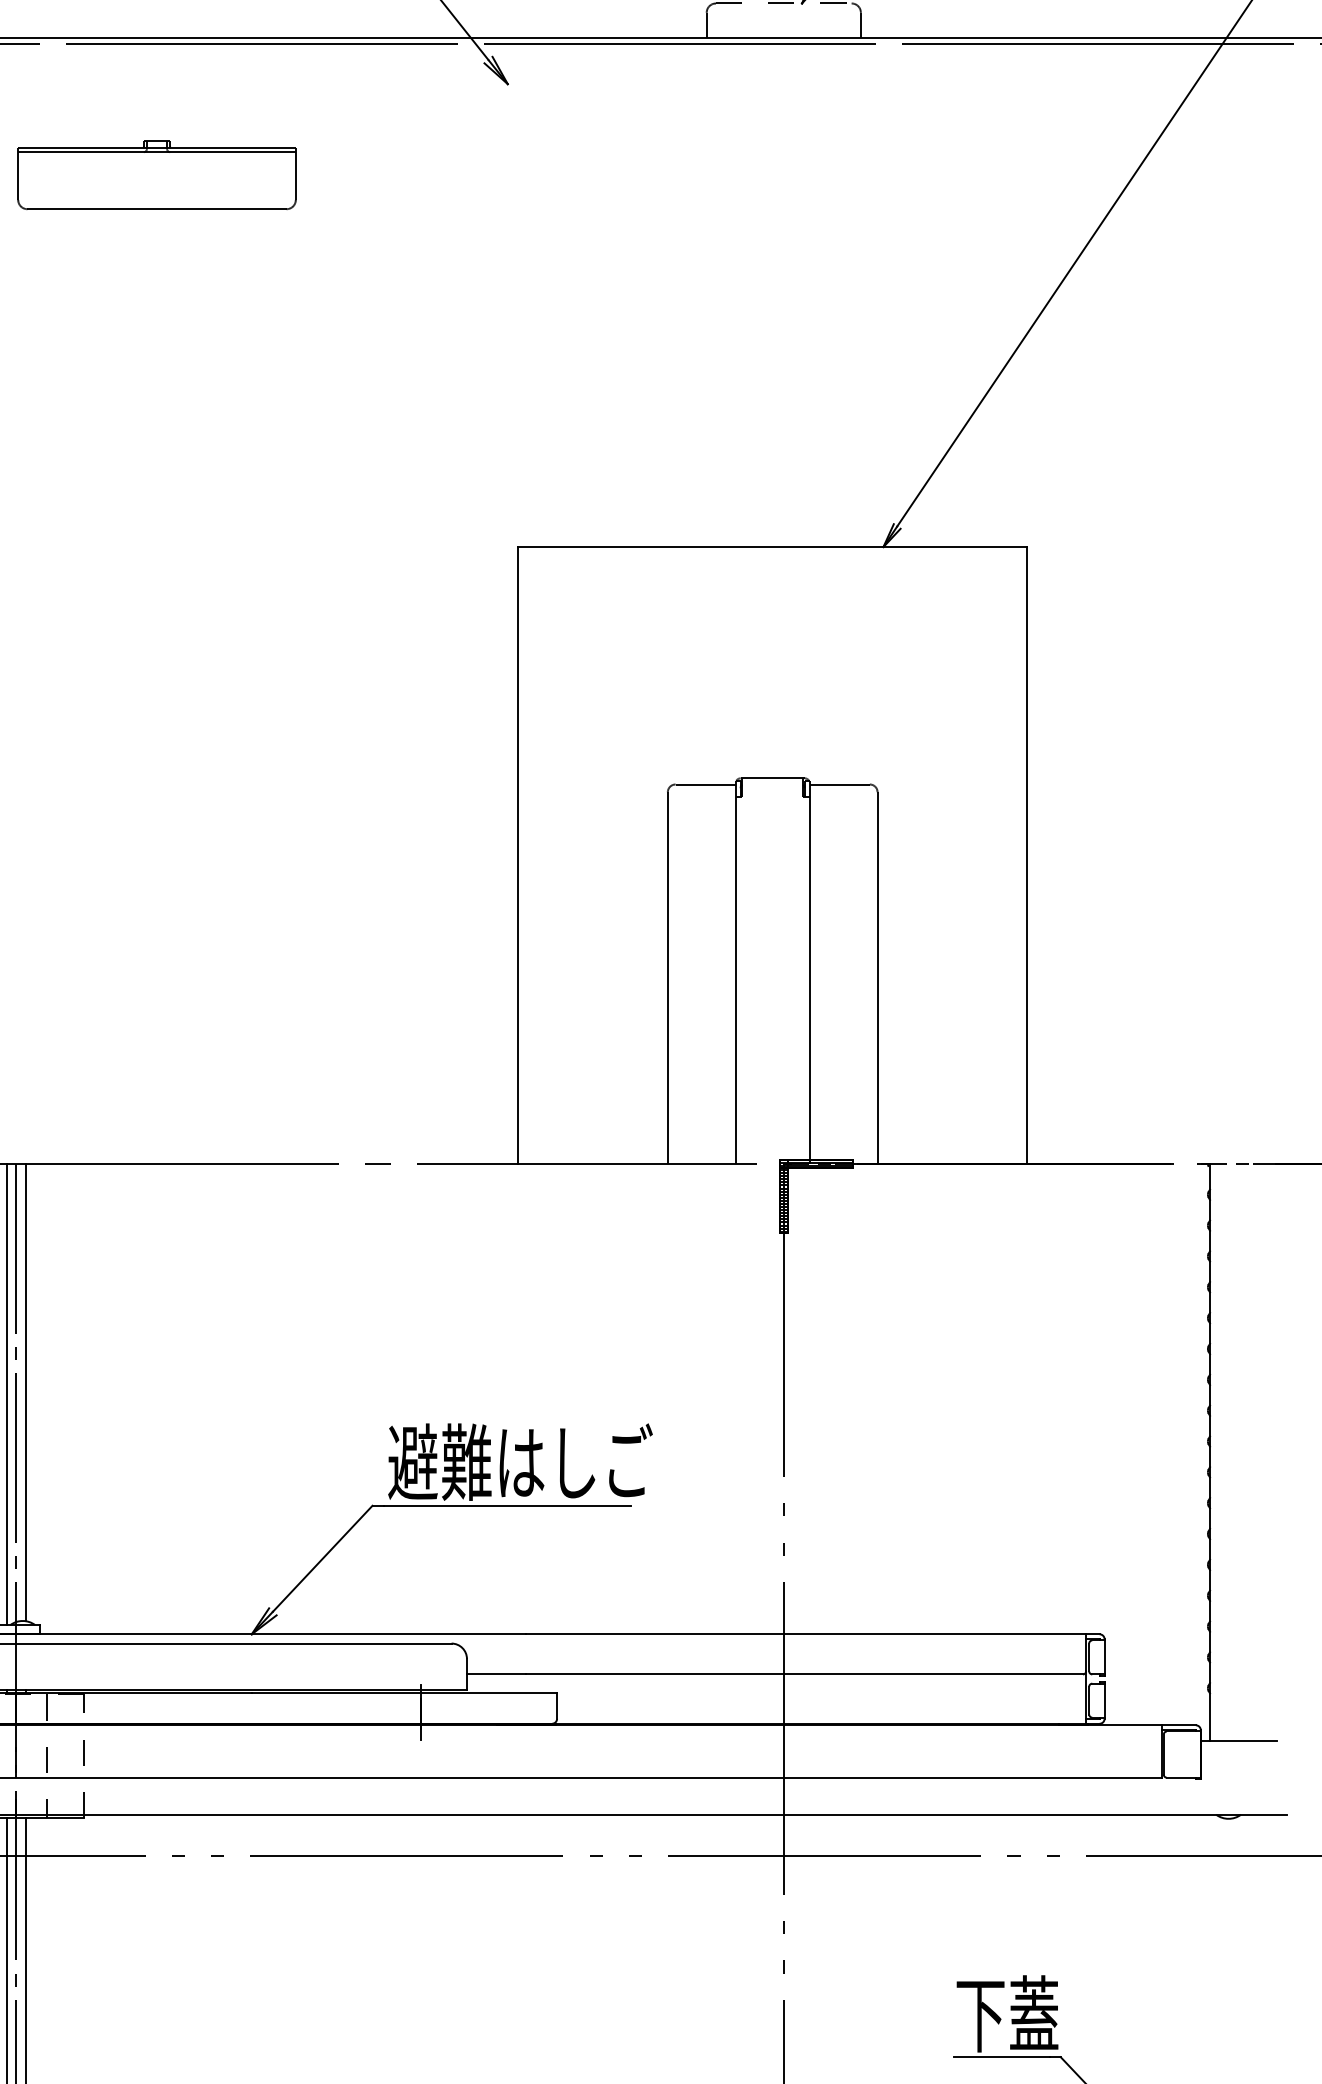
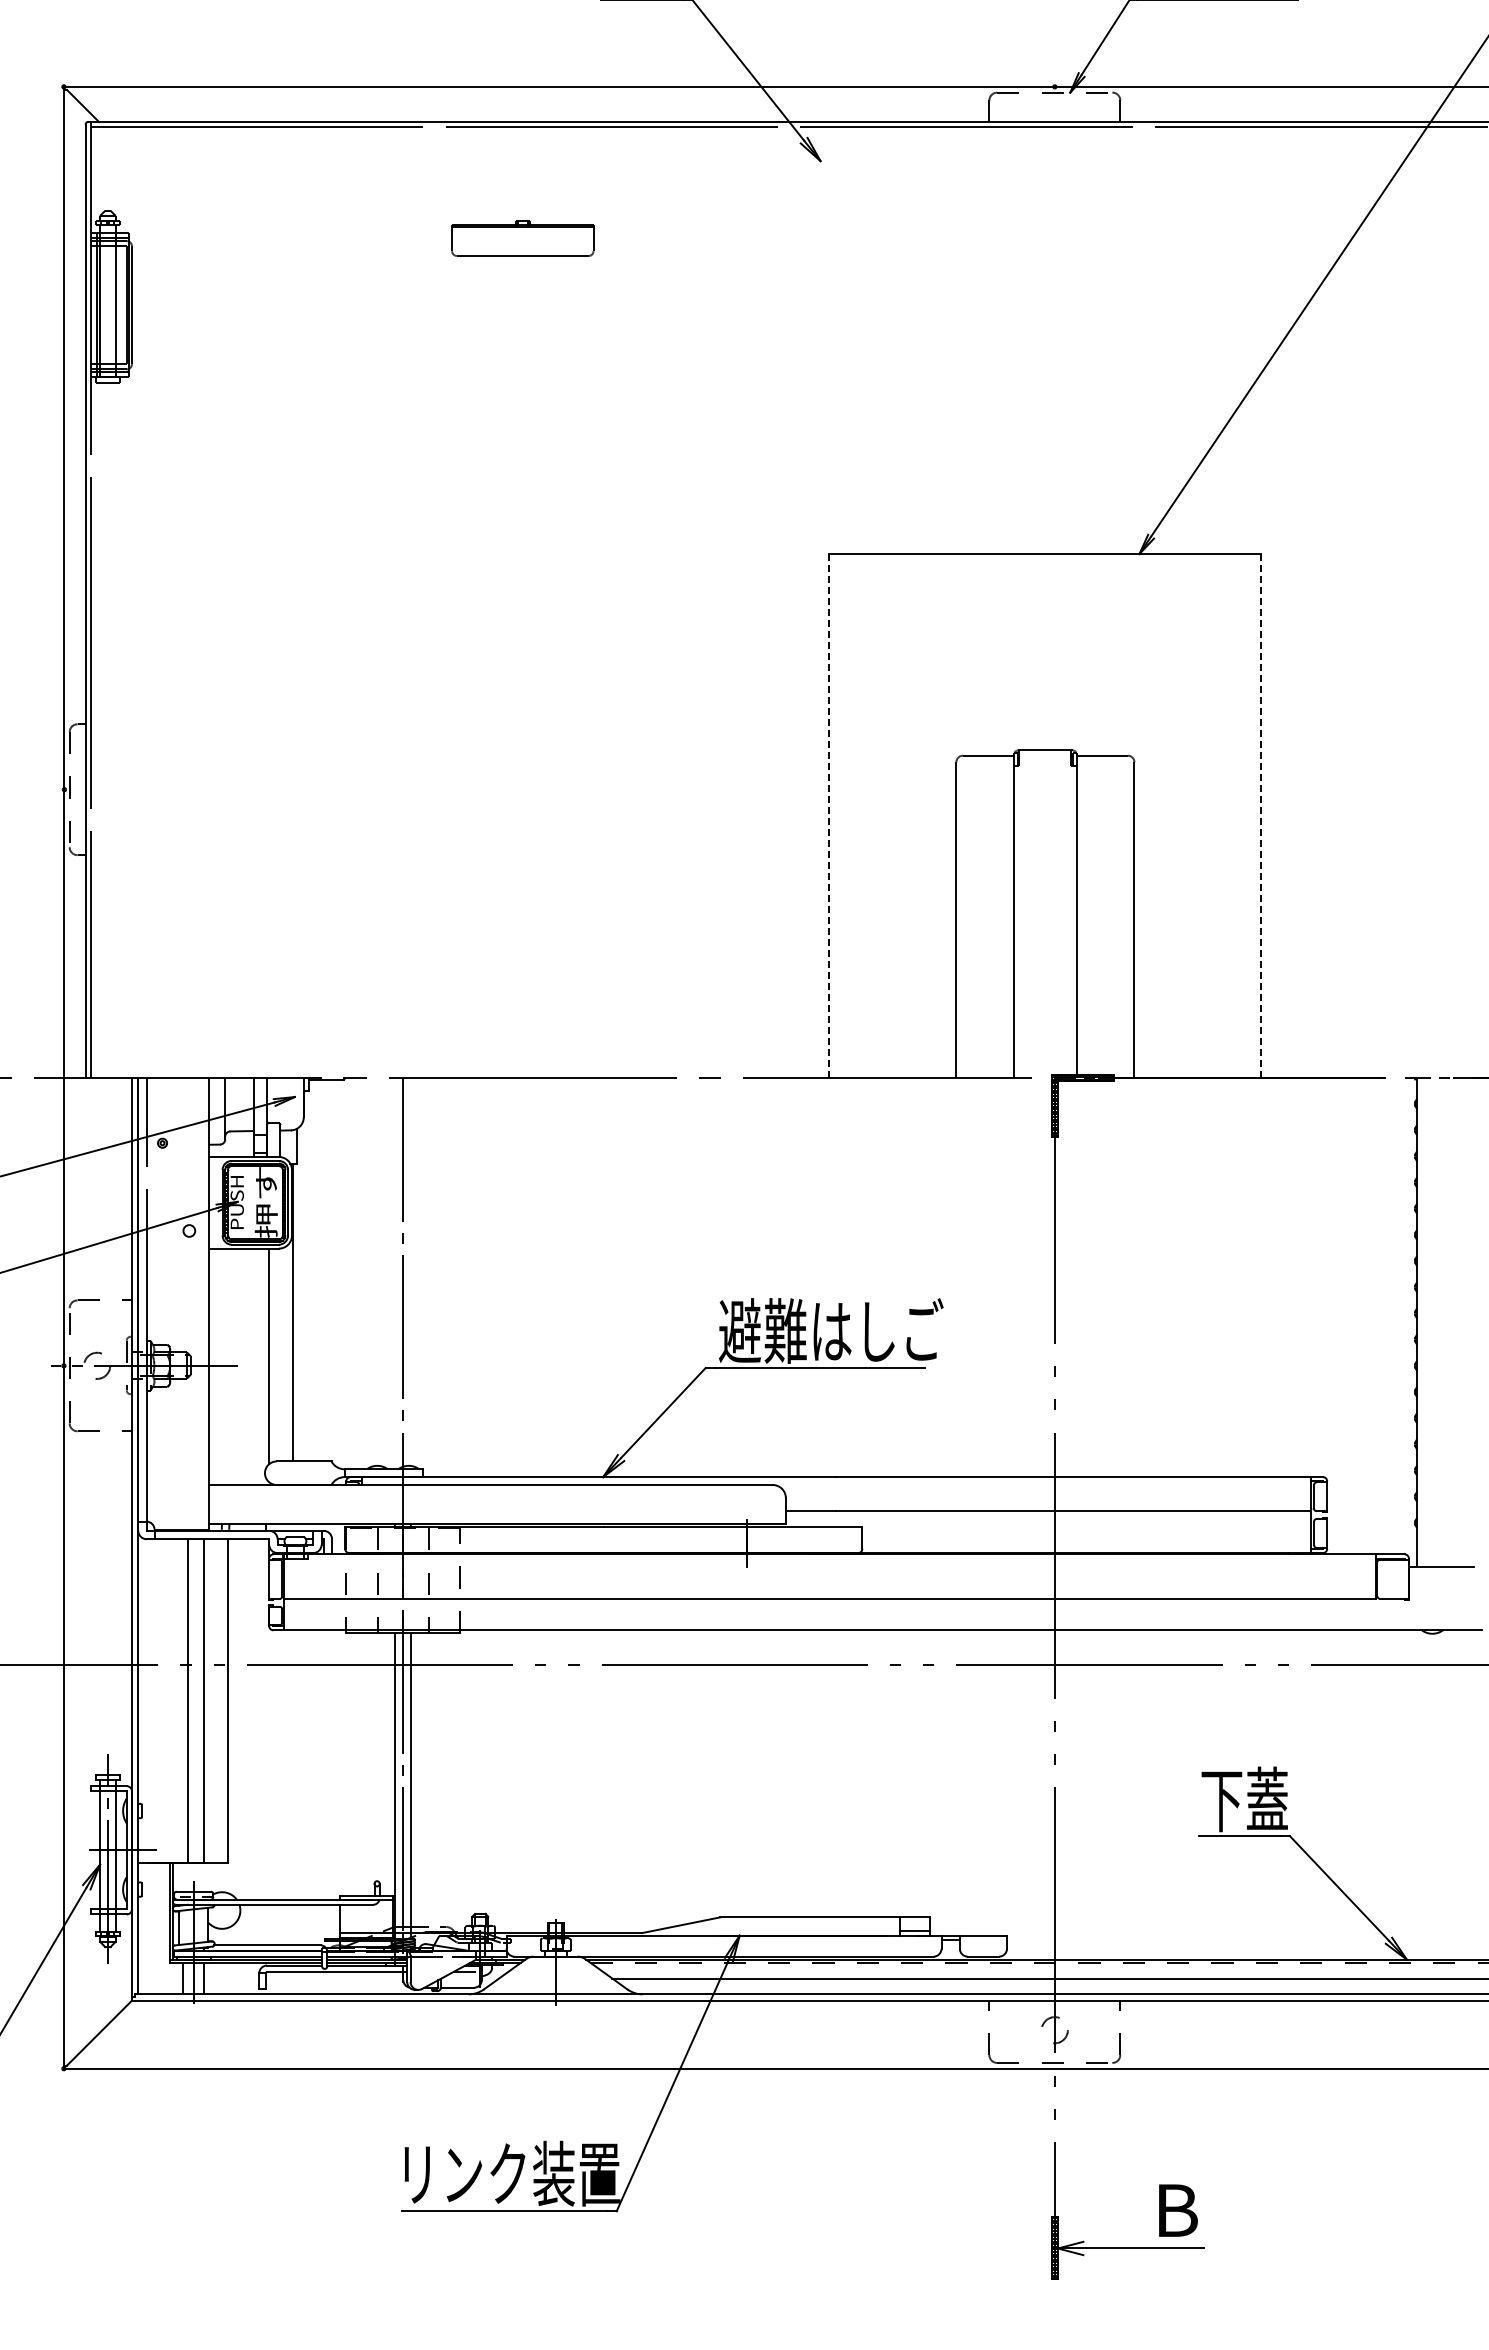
part: (156, 175) -> (522, 238), size x0.6
line: (518, 854) -> (829, 815), solid -> dashed
line: (1027, 854) -> (1261, 815), solid -> dashed
line: (26, 1392) -> (411, 1271), removed
line: (7, 1394) -> (395, 1273), removed

